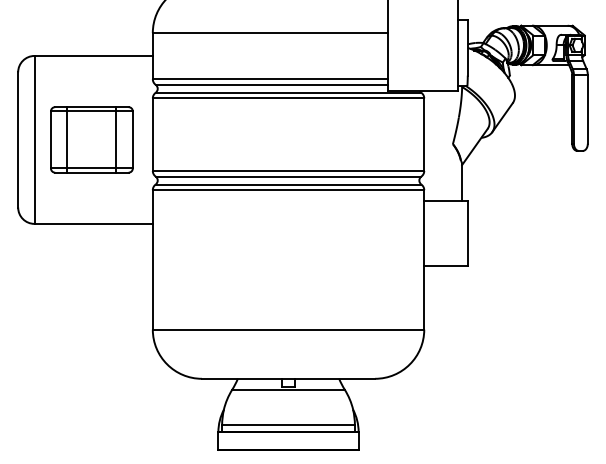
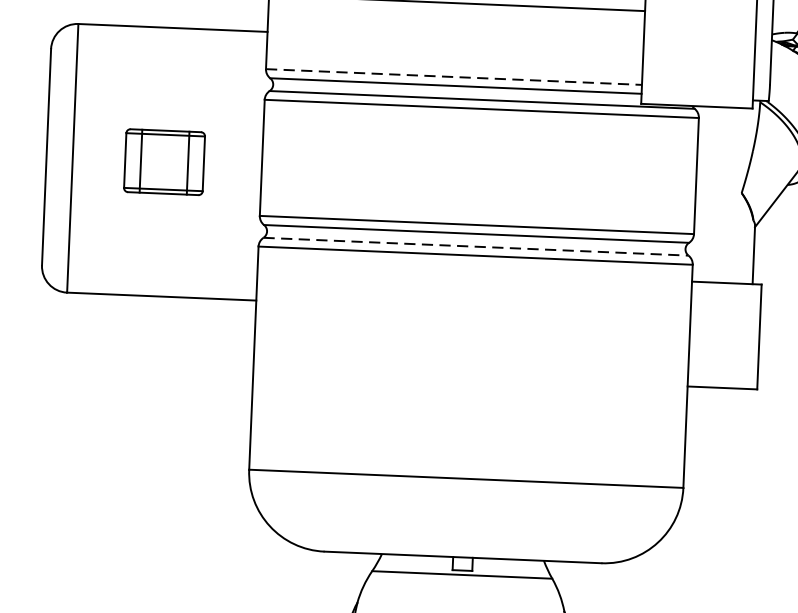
line: (270, 79) -> (454, 77), solid -> dashed
part: (91, 139) -> (163, 161), size x0.6
line: (288, 184) -> (475, 246), solid -> dashed

